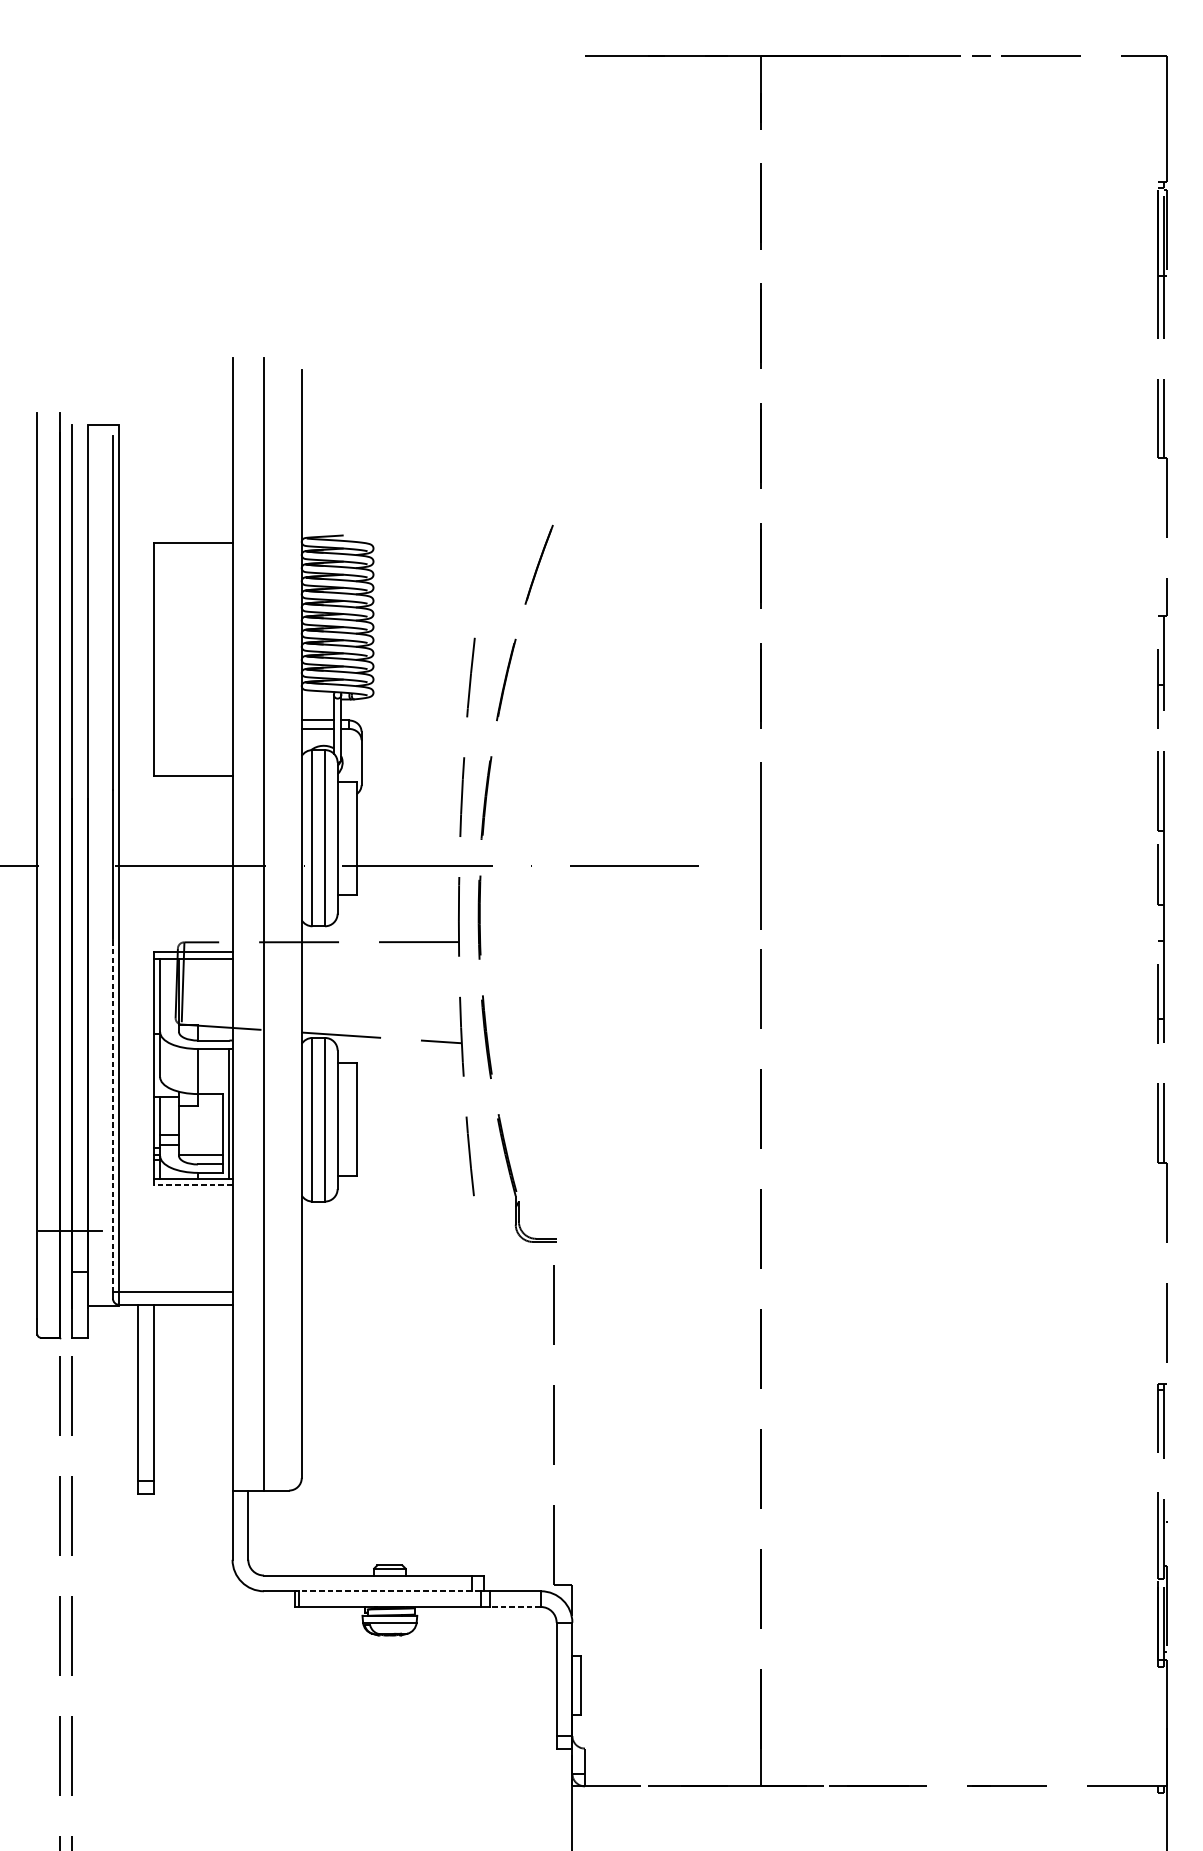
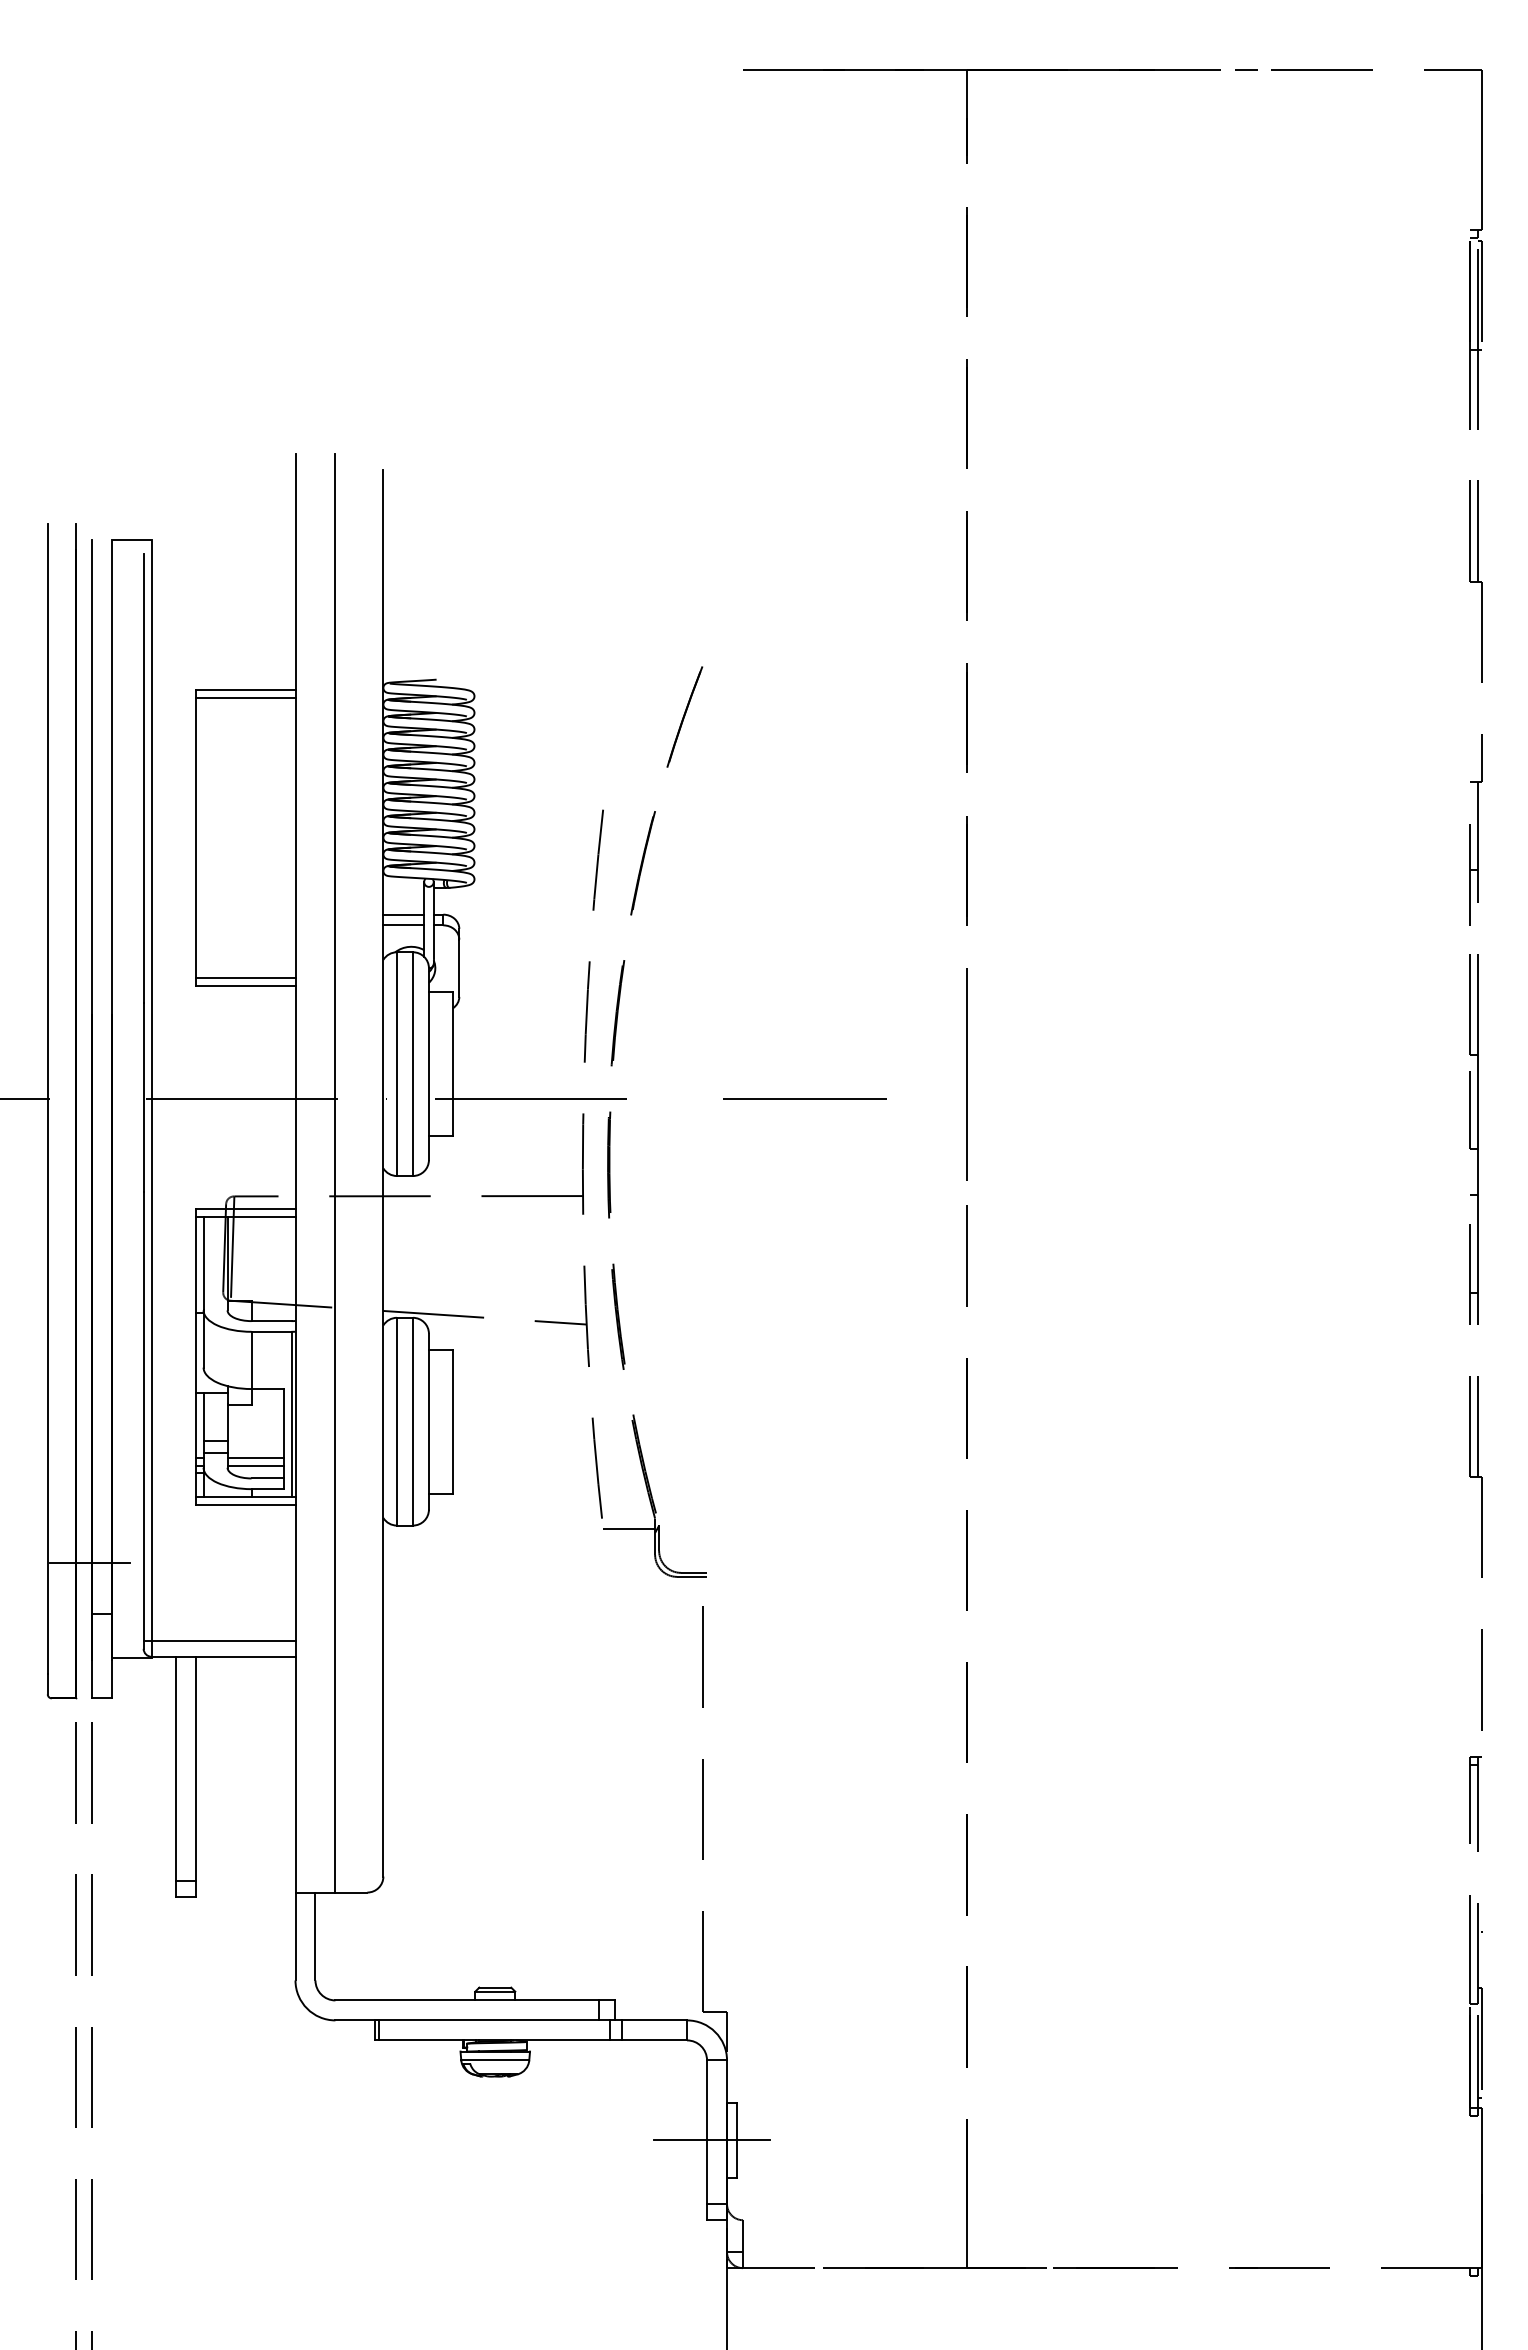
line: (193, 549) -> (245, 697), added
line: (193, 769) -> (245, 977), added
line: (112, 1115) -> (143, 1416), dashed -> solid
line: (201, 1147) -> (255, 1457), added
line: (193, 1184) -> (245, 1504), dashed -> solid
line: (495, 1203) -> (629, 1528), added
line: (389, 1591) -> (494, 2020), dashed -> solid
line: (515, 1607) -> (654, 2040), dashed -> solid
line: (560, 1685) -> (711, 2140), added

